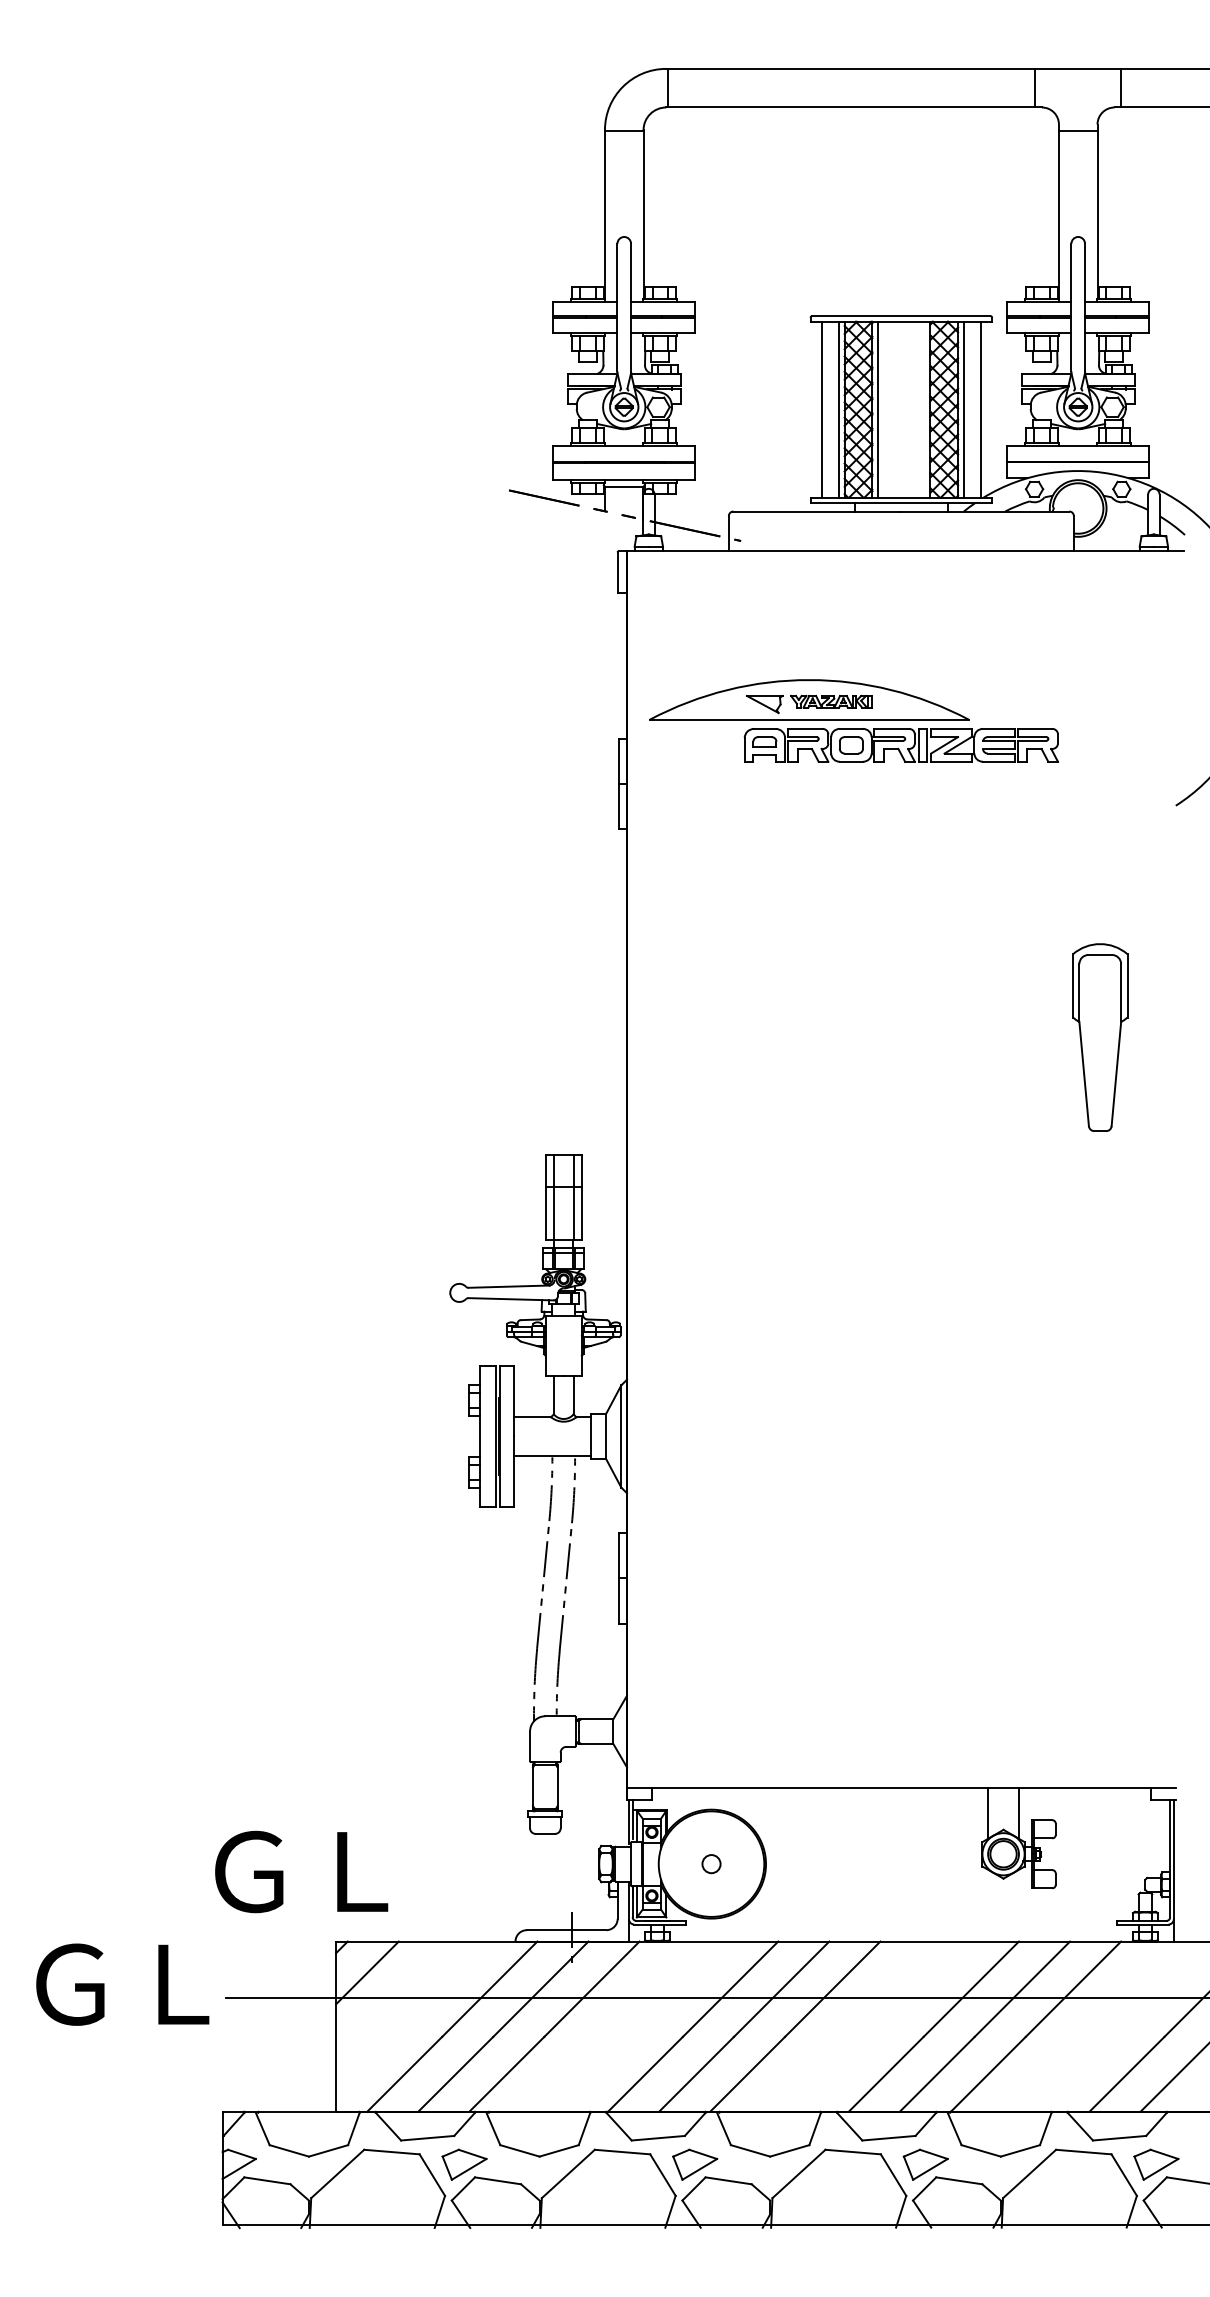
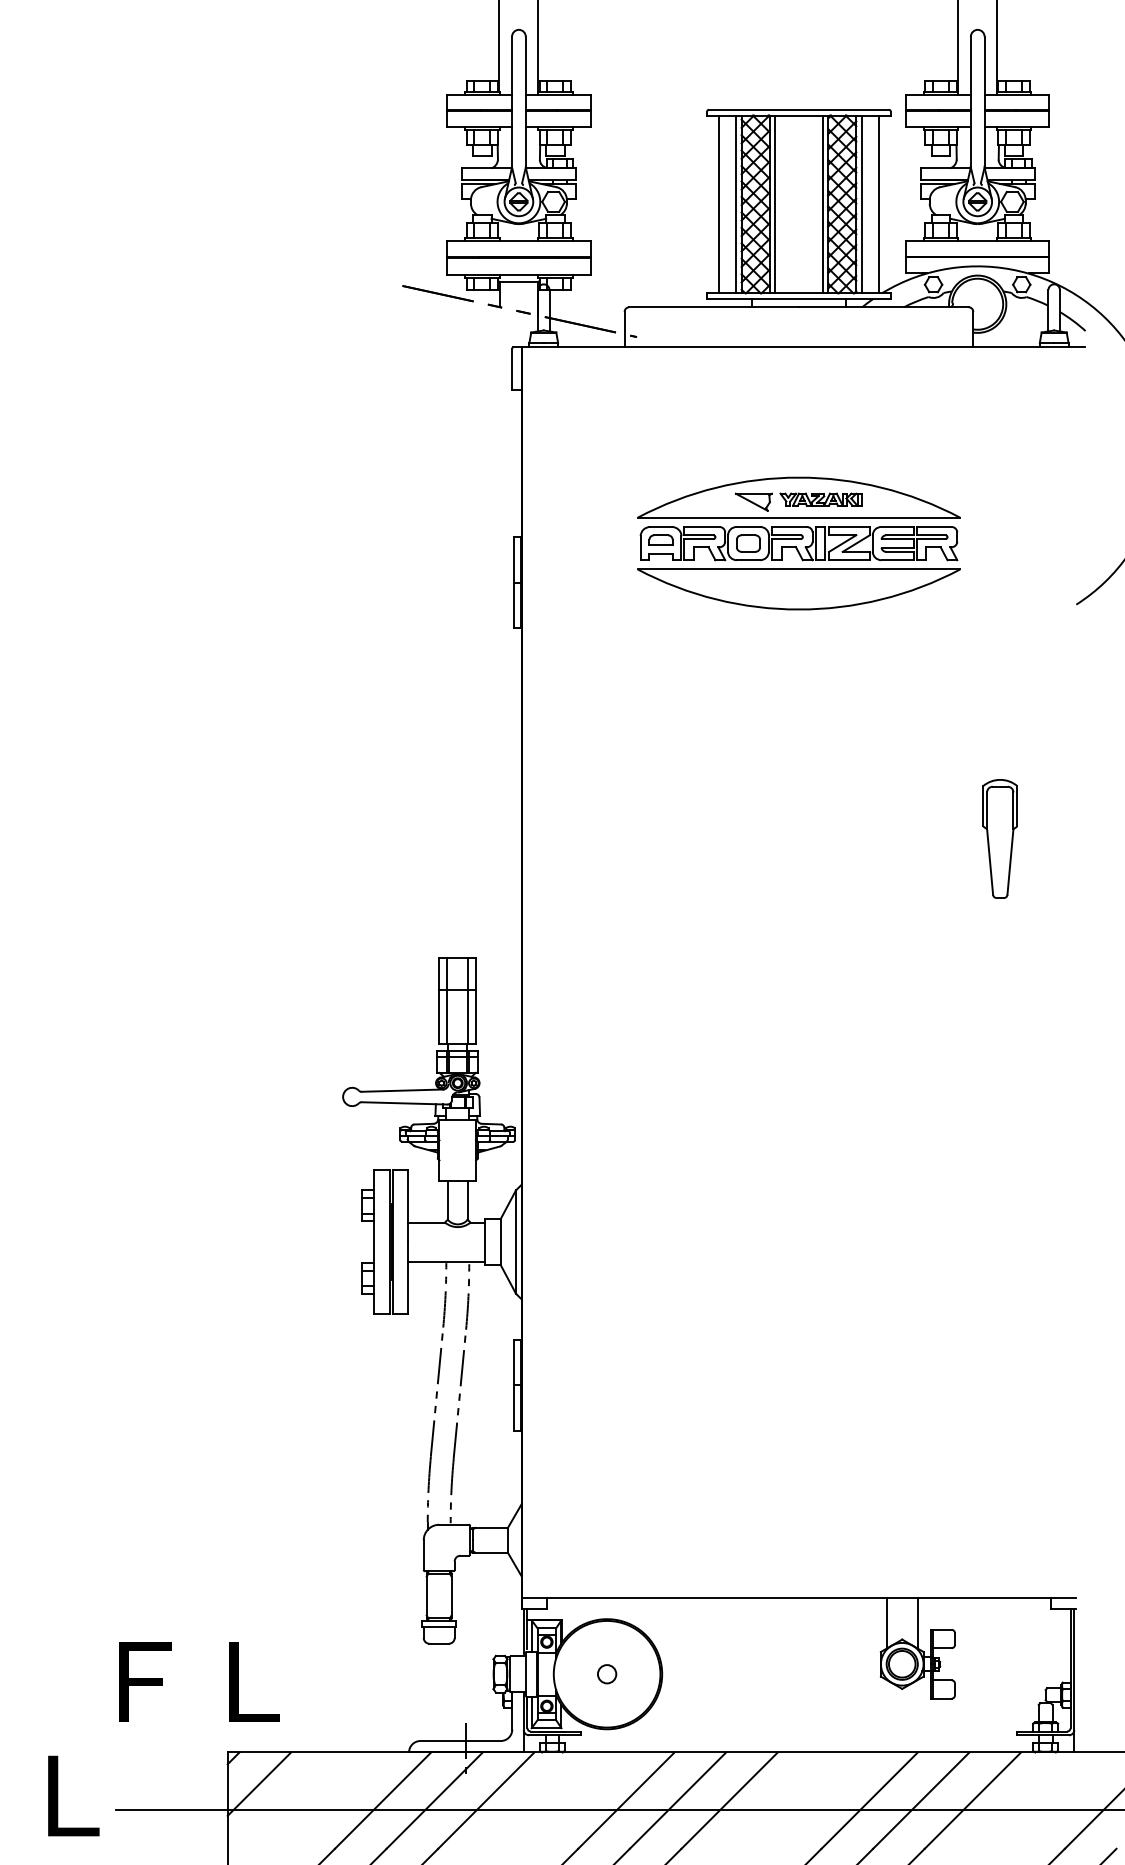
line: (924, 409) -> (822, 204), added
part: (809, 699) -> (799, 497), moved
part: (901, 790) -> (799, 589), added
part: (1100, 1037) -> (1000, 838), size x0.62
text: (301, 1871) -> (192, 1681), ＧＬ -> ＦＬ

